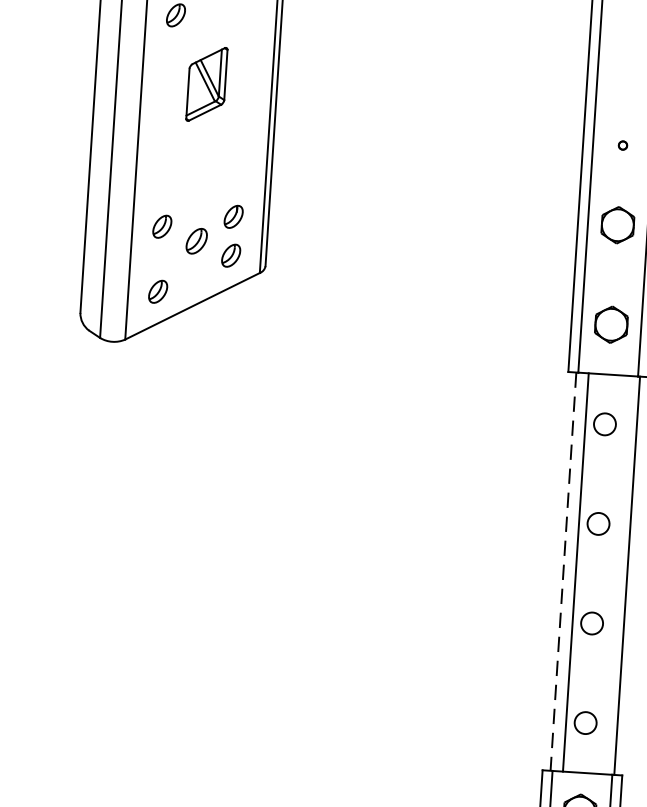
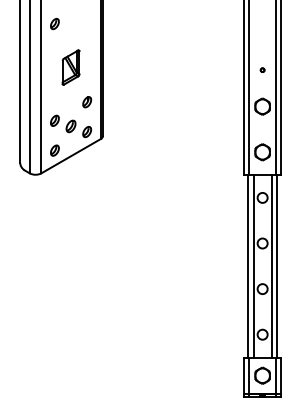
part: (205, 84) -> (70, 67), moved
part: (234, 217) -> (87, 102), moved
line: (564, 572) -> (248, 266), dashed -> solid
line: (614, 575) -> (271, 266), added

